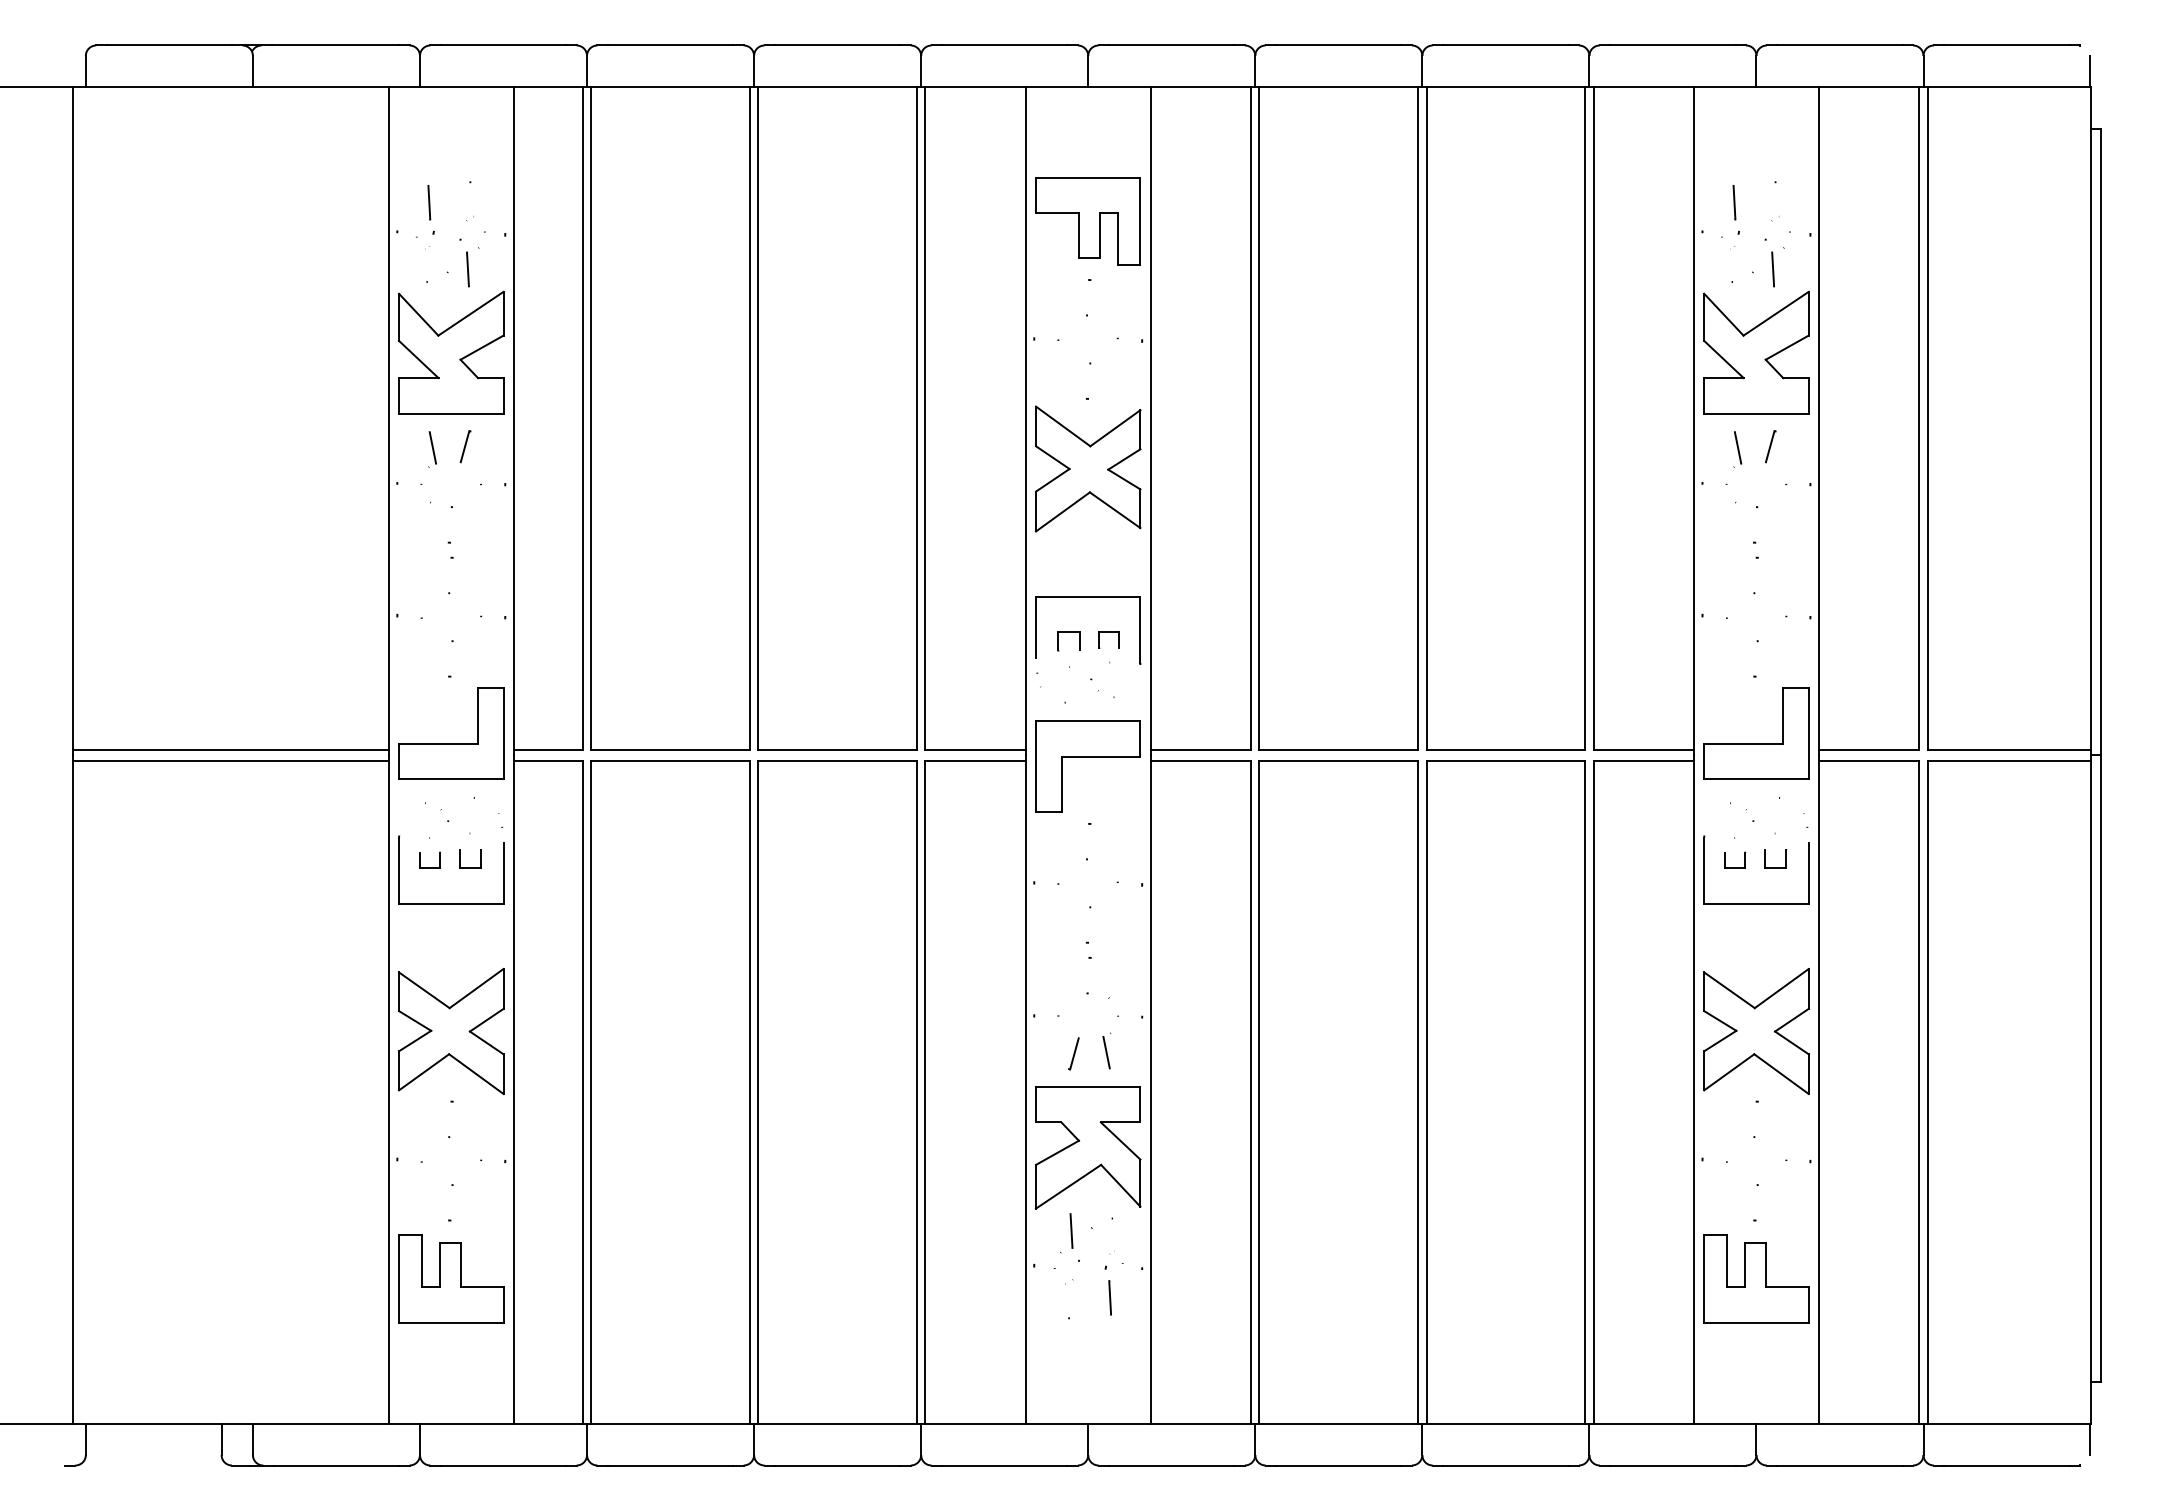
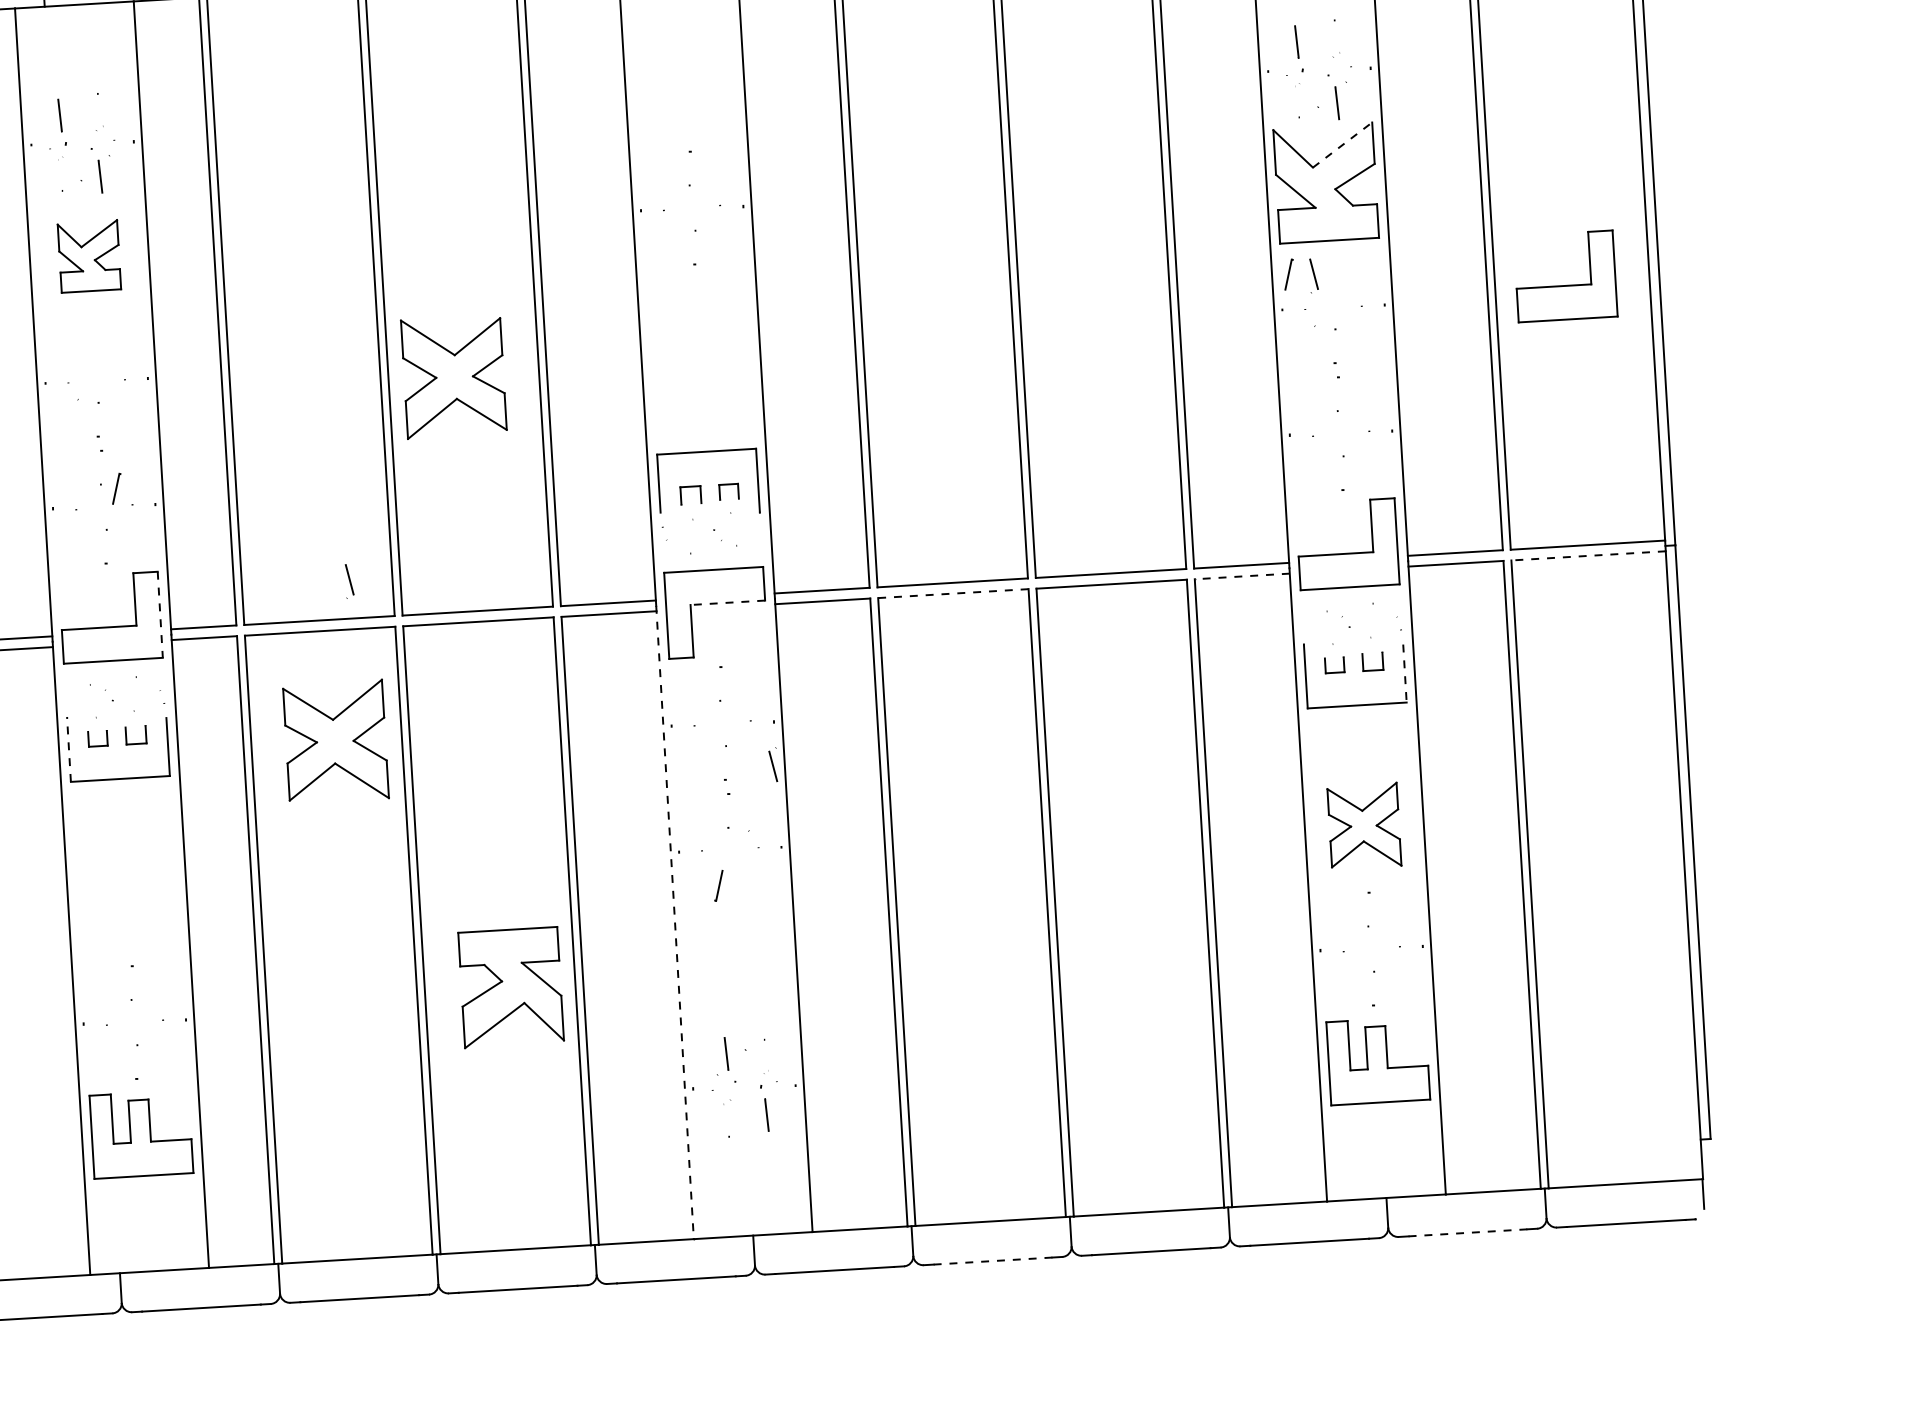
part: (1087, 221) -> (684, 96), removed
line: (1776, 313) -> (1342, 144), solid -> dashed
part: (451, 352) -> (89, 256), size x0.6
line: (465, 446) -> (116, 488), moved
part: (1770, 446) -> (1288, 274), moved
part: (432, 449) -> (349, 581), moved
part: (1088, 468) -> (454, 376), moved
part: (2002, 475) -> (1566, 285), added
line: (503, 734) -> (160, 615), solid -> dashed
line: (1100, 756) -> (727, 602), solid -> dashed
line: (1338, 761) -> (953, 593), solid -> dashed
line: (1643, 761) -> (1242, 576), solid -> dashed
line: (2008, 761) -> (1588, 556), solid -> dashed
line: (399, 870) -> (69, 750), solid -> dashed
line: (1808, 873) -> (1404, 673), solid -> dashed
part: (451, 1031) -> (336, 741), moved
part: (1756, 1031) -> (1364, 826), size x0.7
part: (1106, 1050) -> (773, 764), moved
line: (1025, 1090) -> (675, 923), solid -> dashed
part: (1088, 1147) -> (511, 987), moved
line: (1338, 1465) -> (992, 1261), solid -> dashed
line: (1839, 1465) -> (1467, 1232), solid -> dashed

